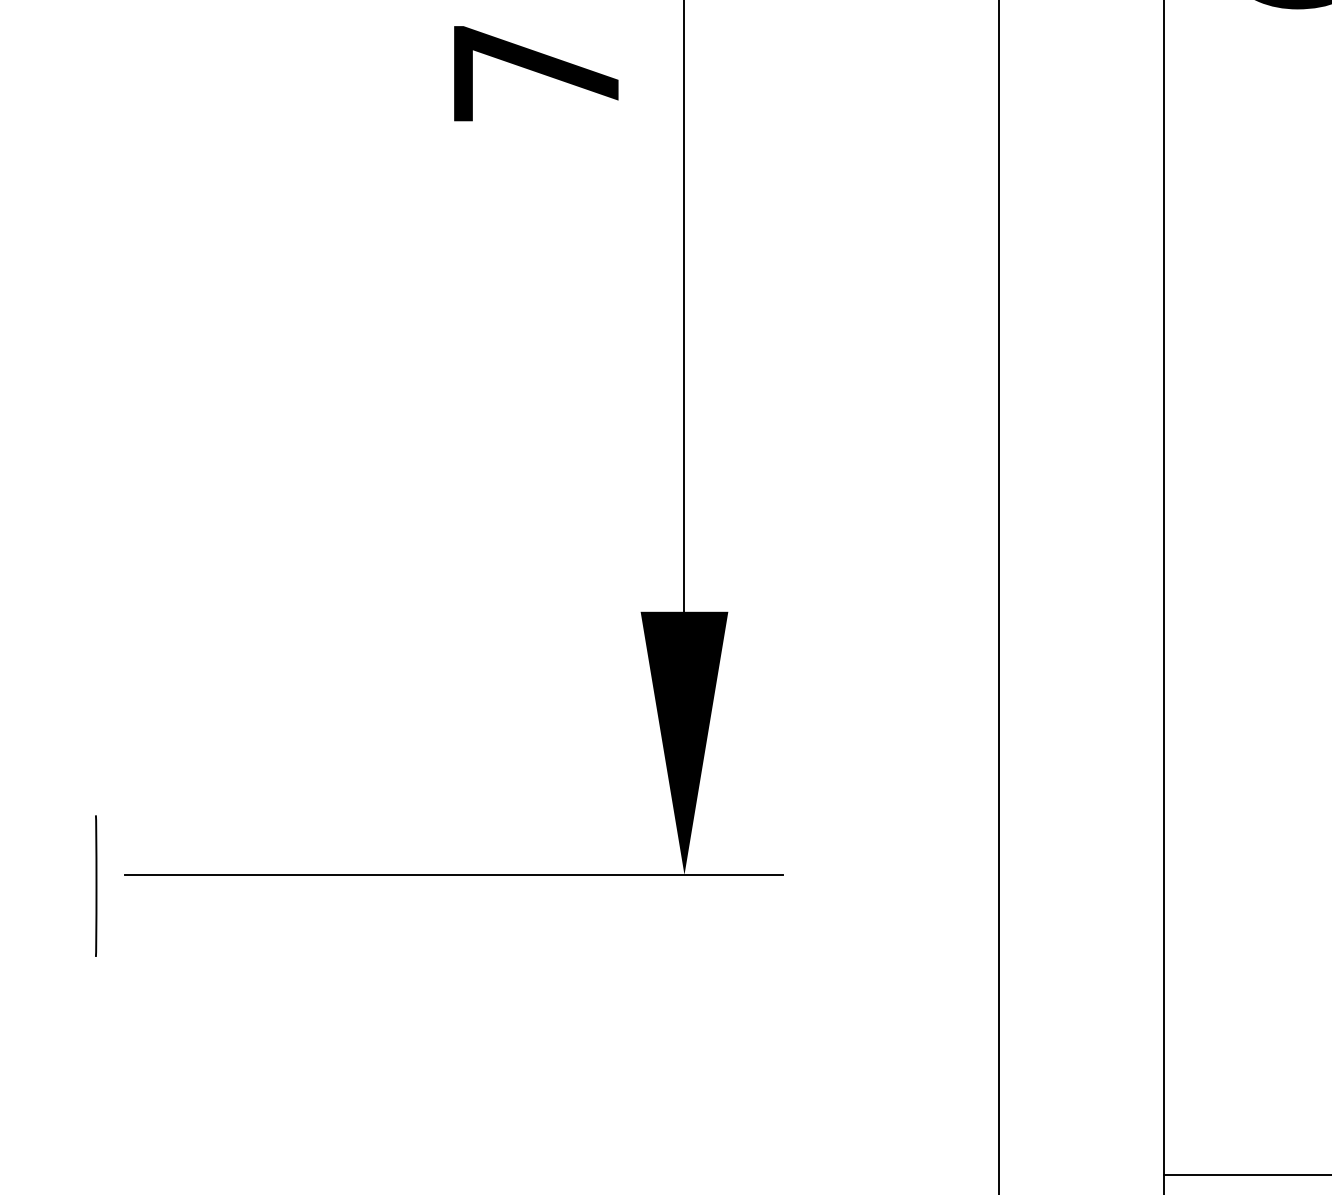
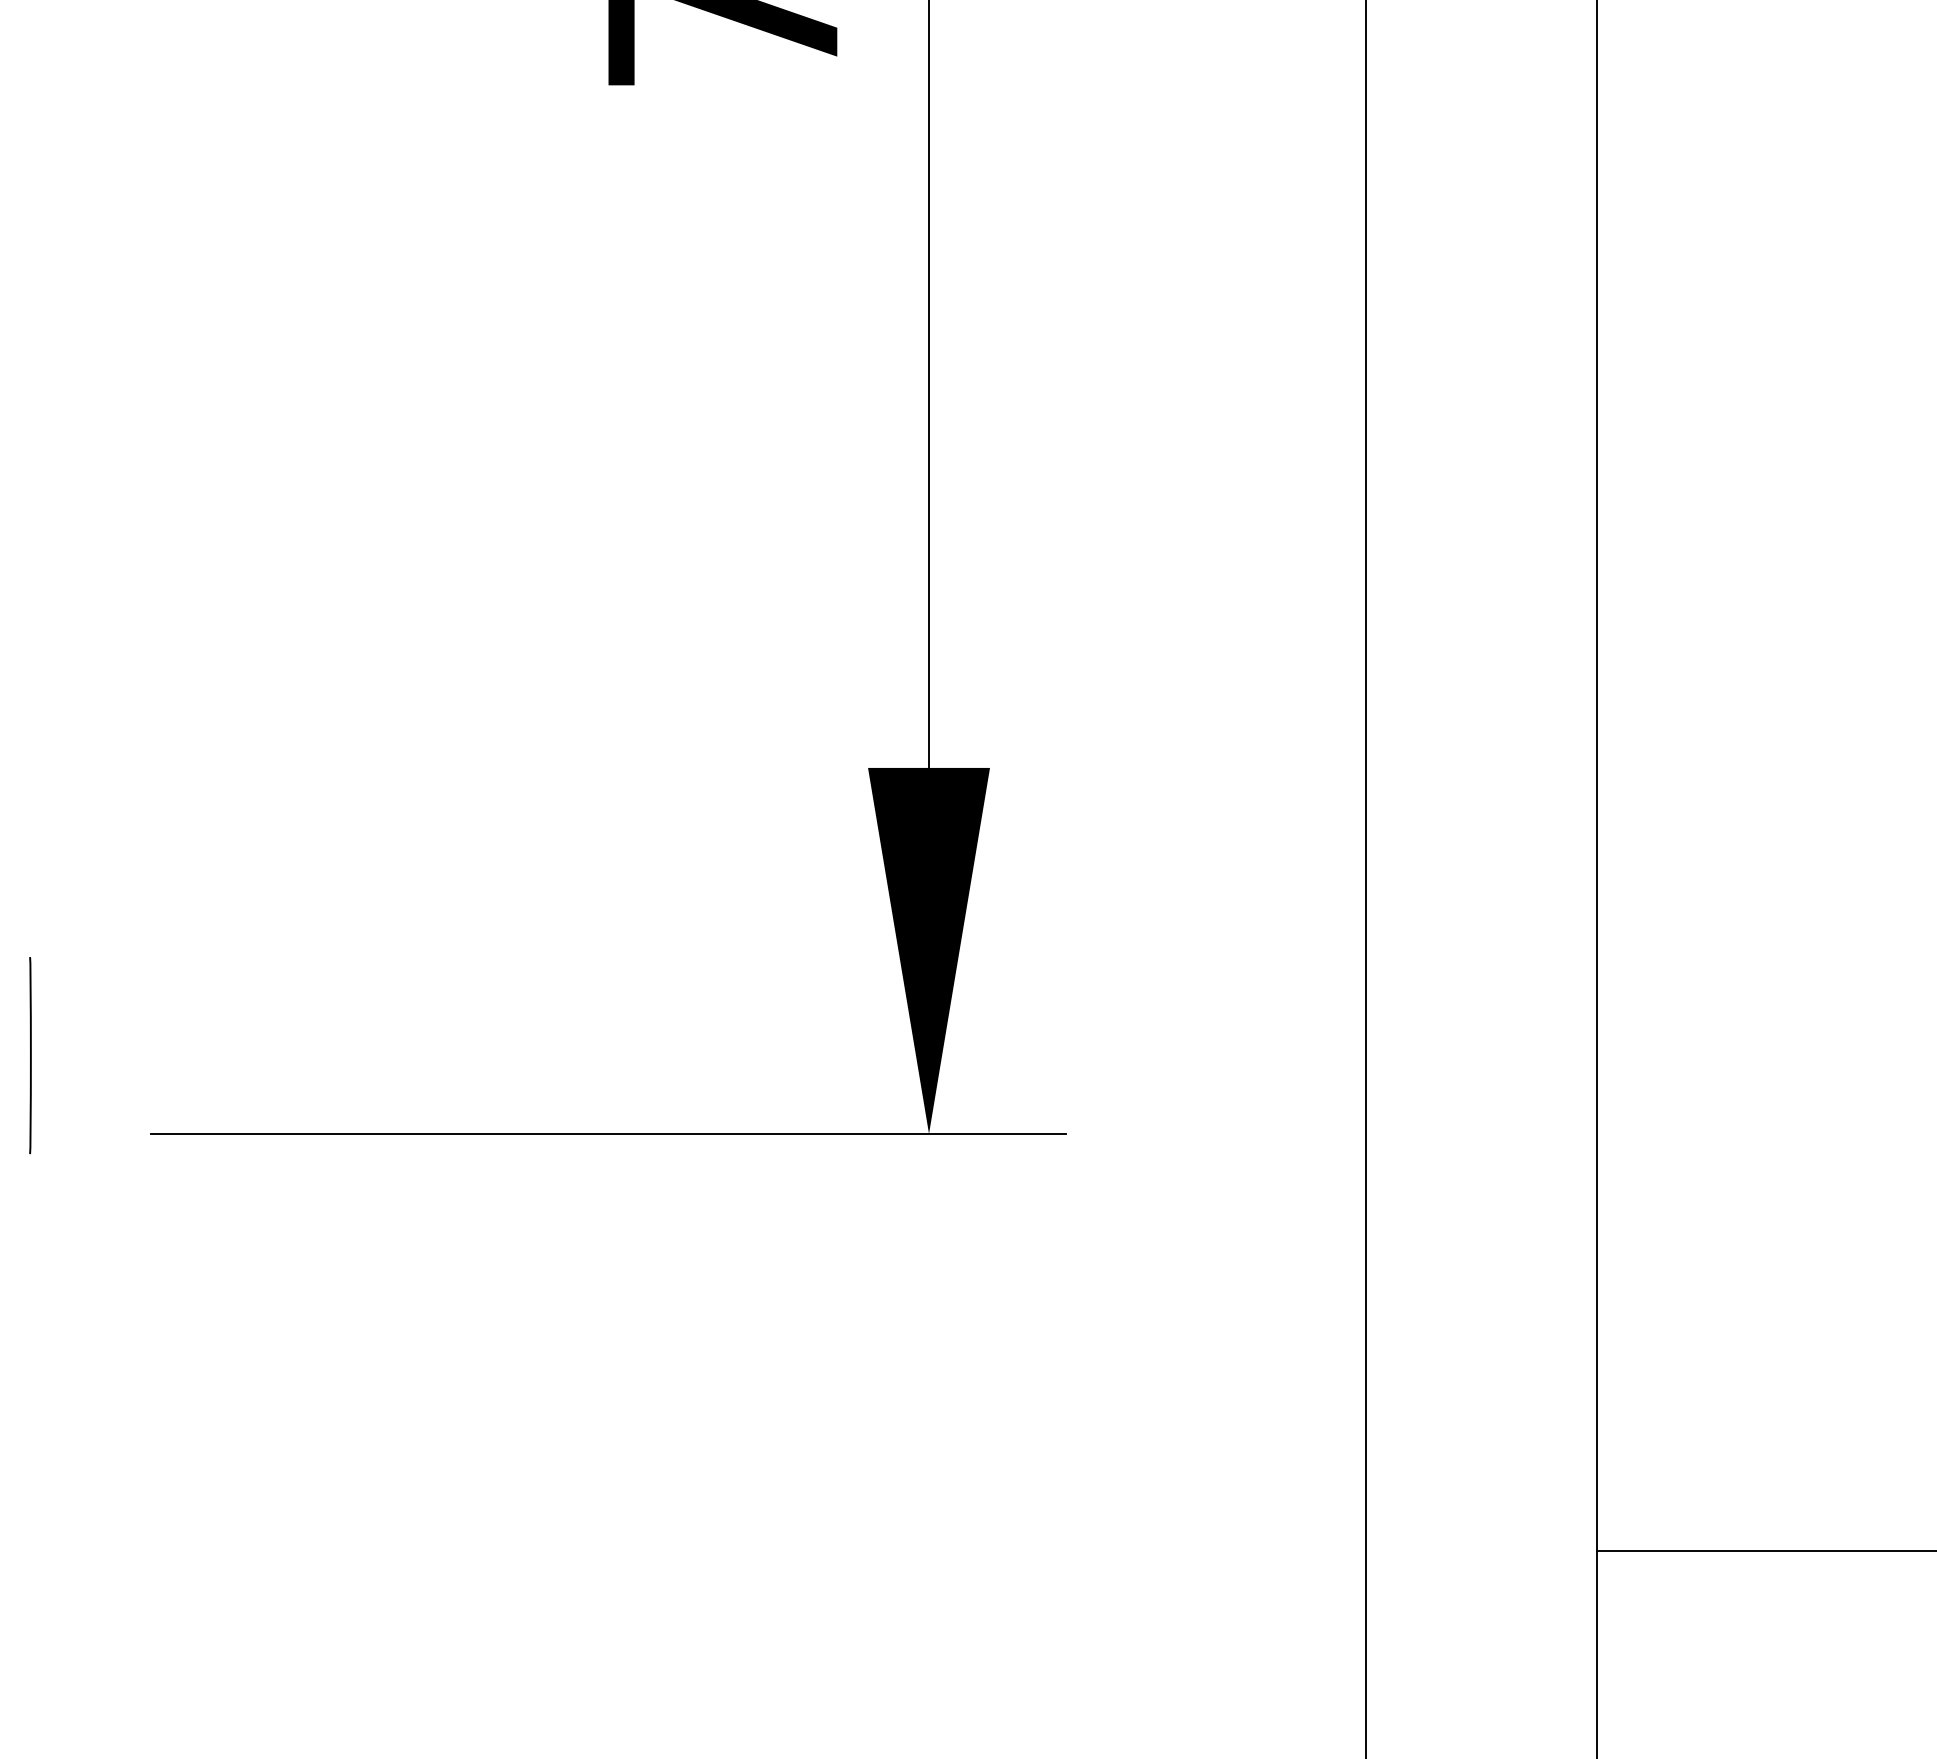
line: (96, 886) -> (30, 1055), moved

